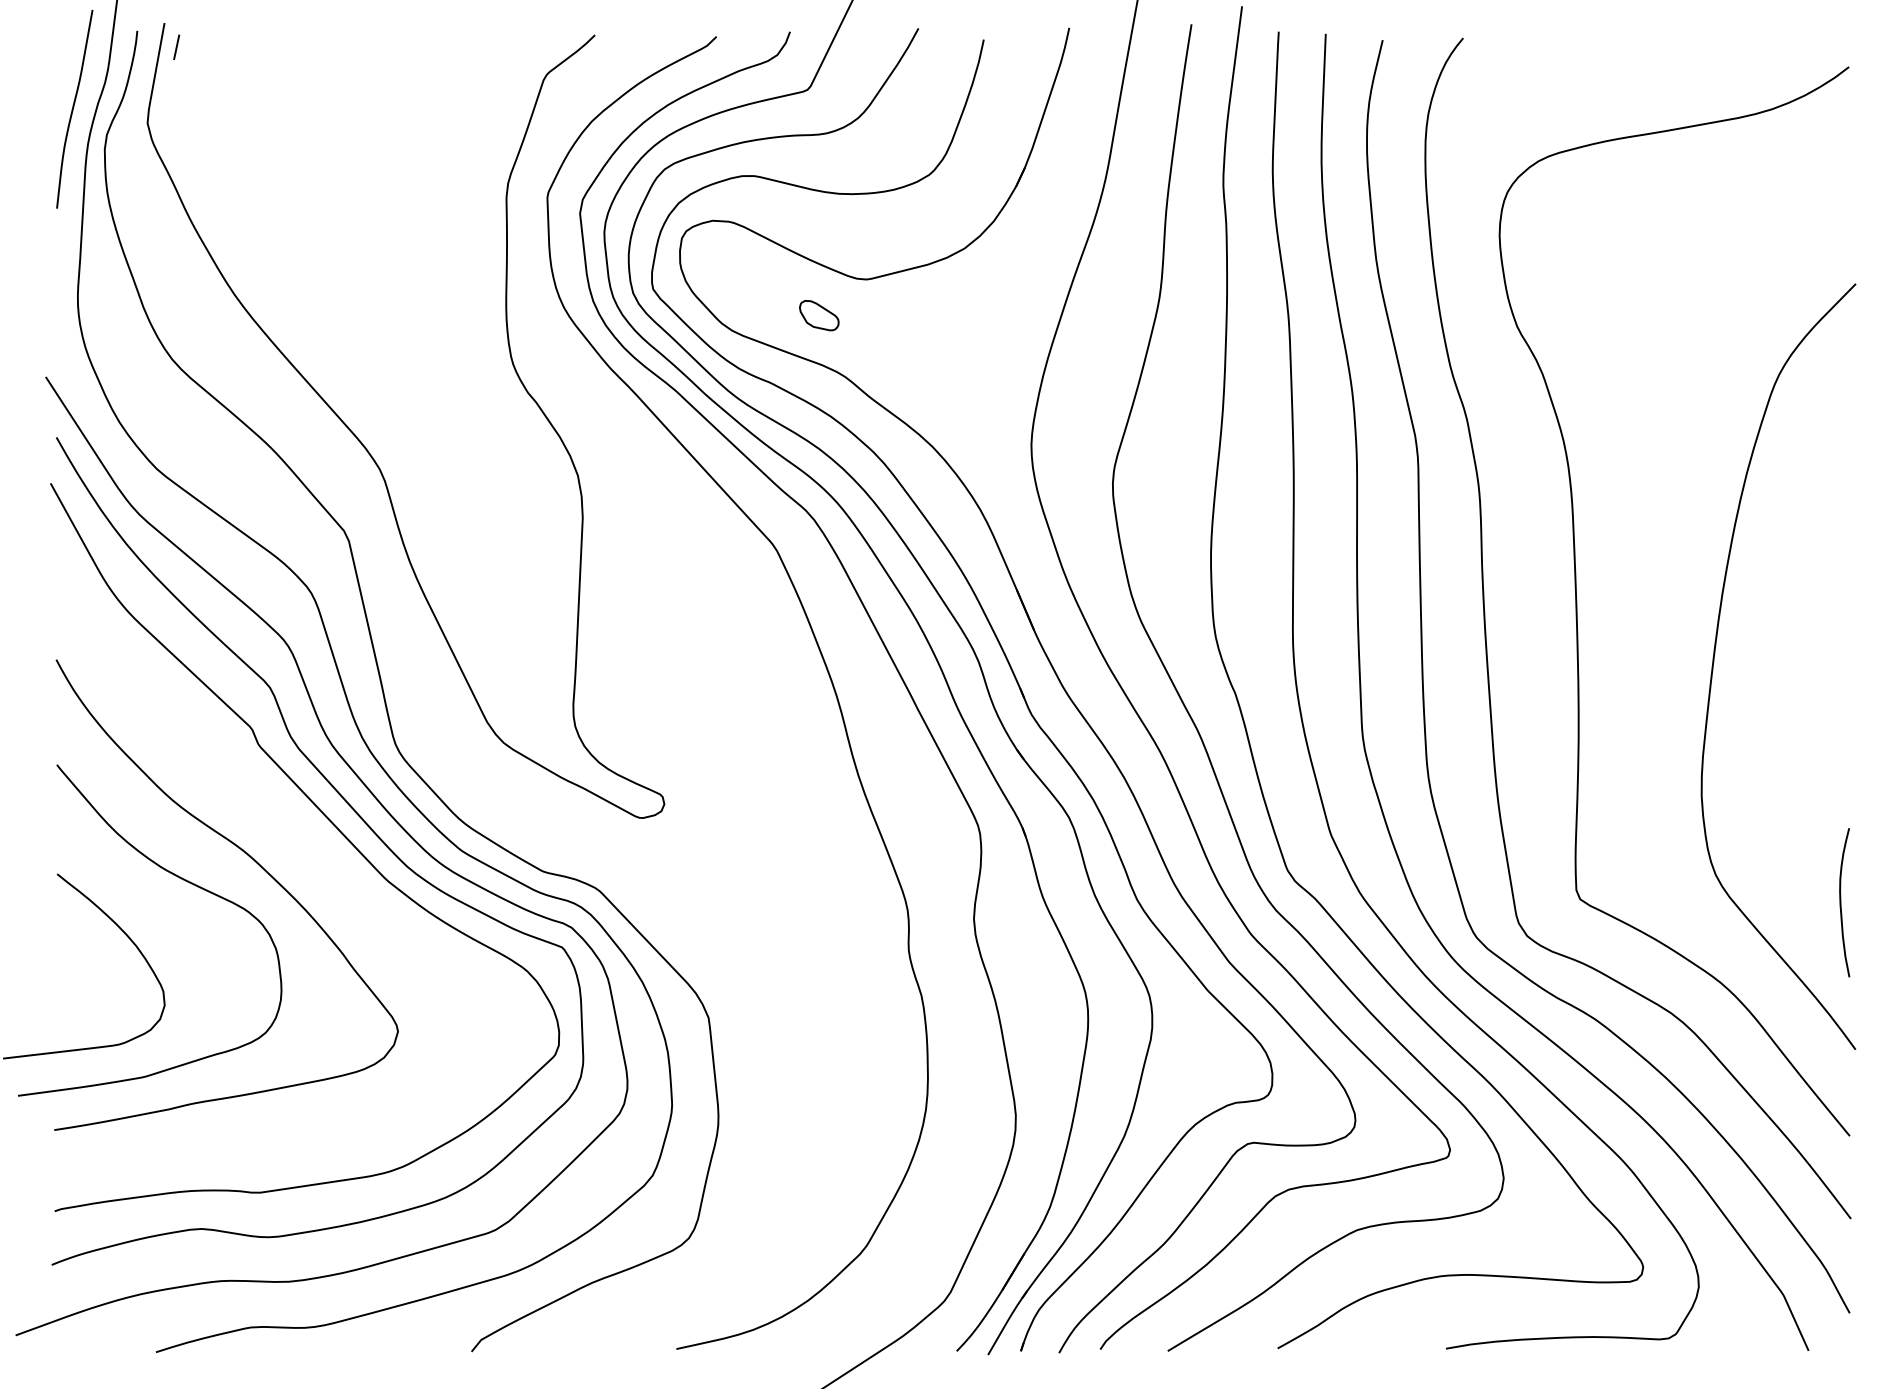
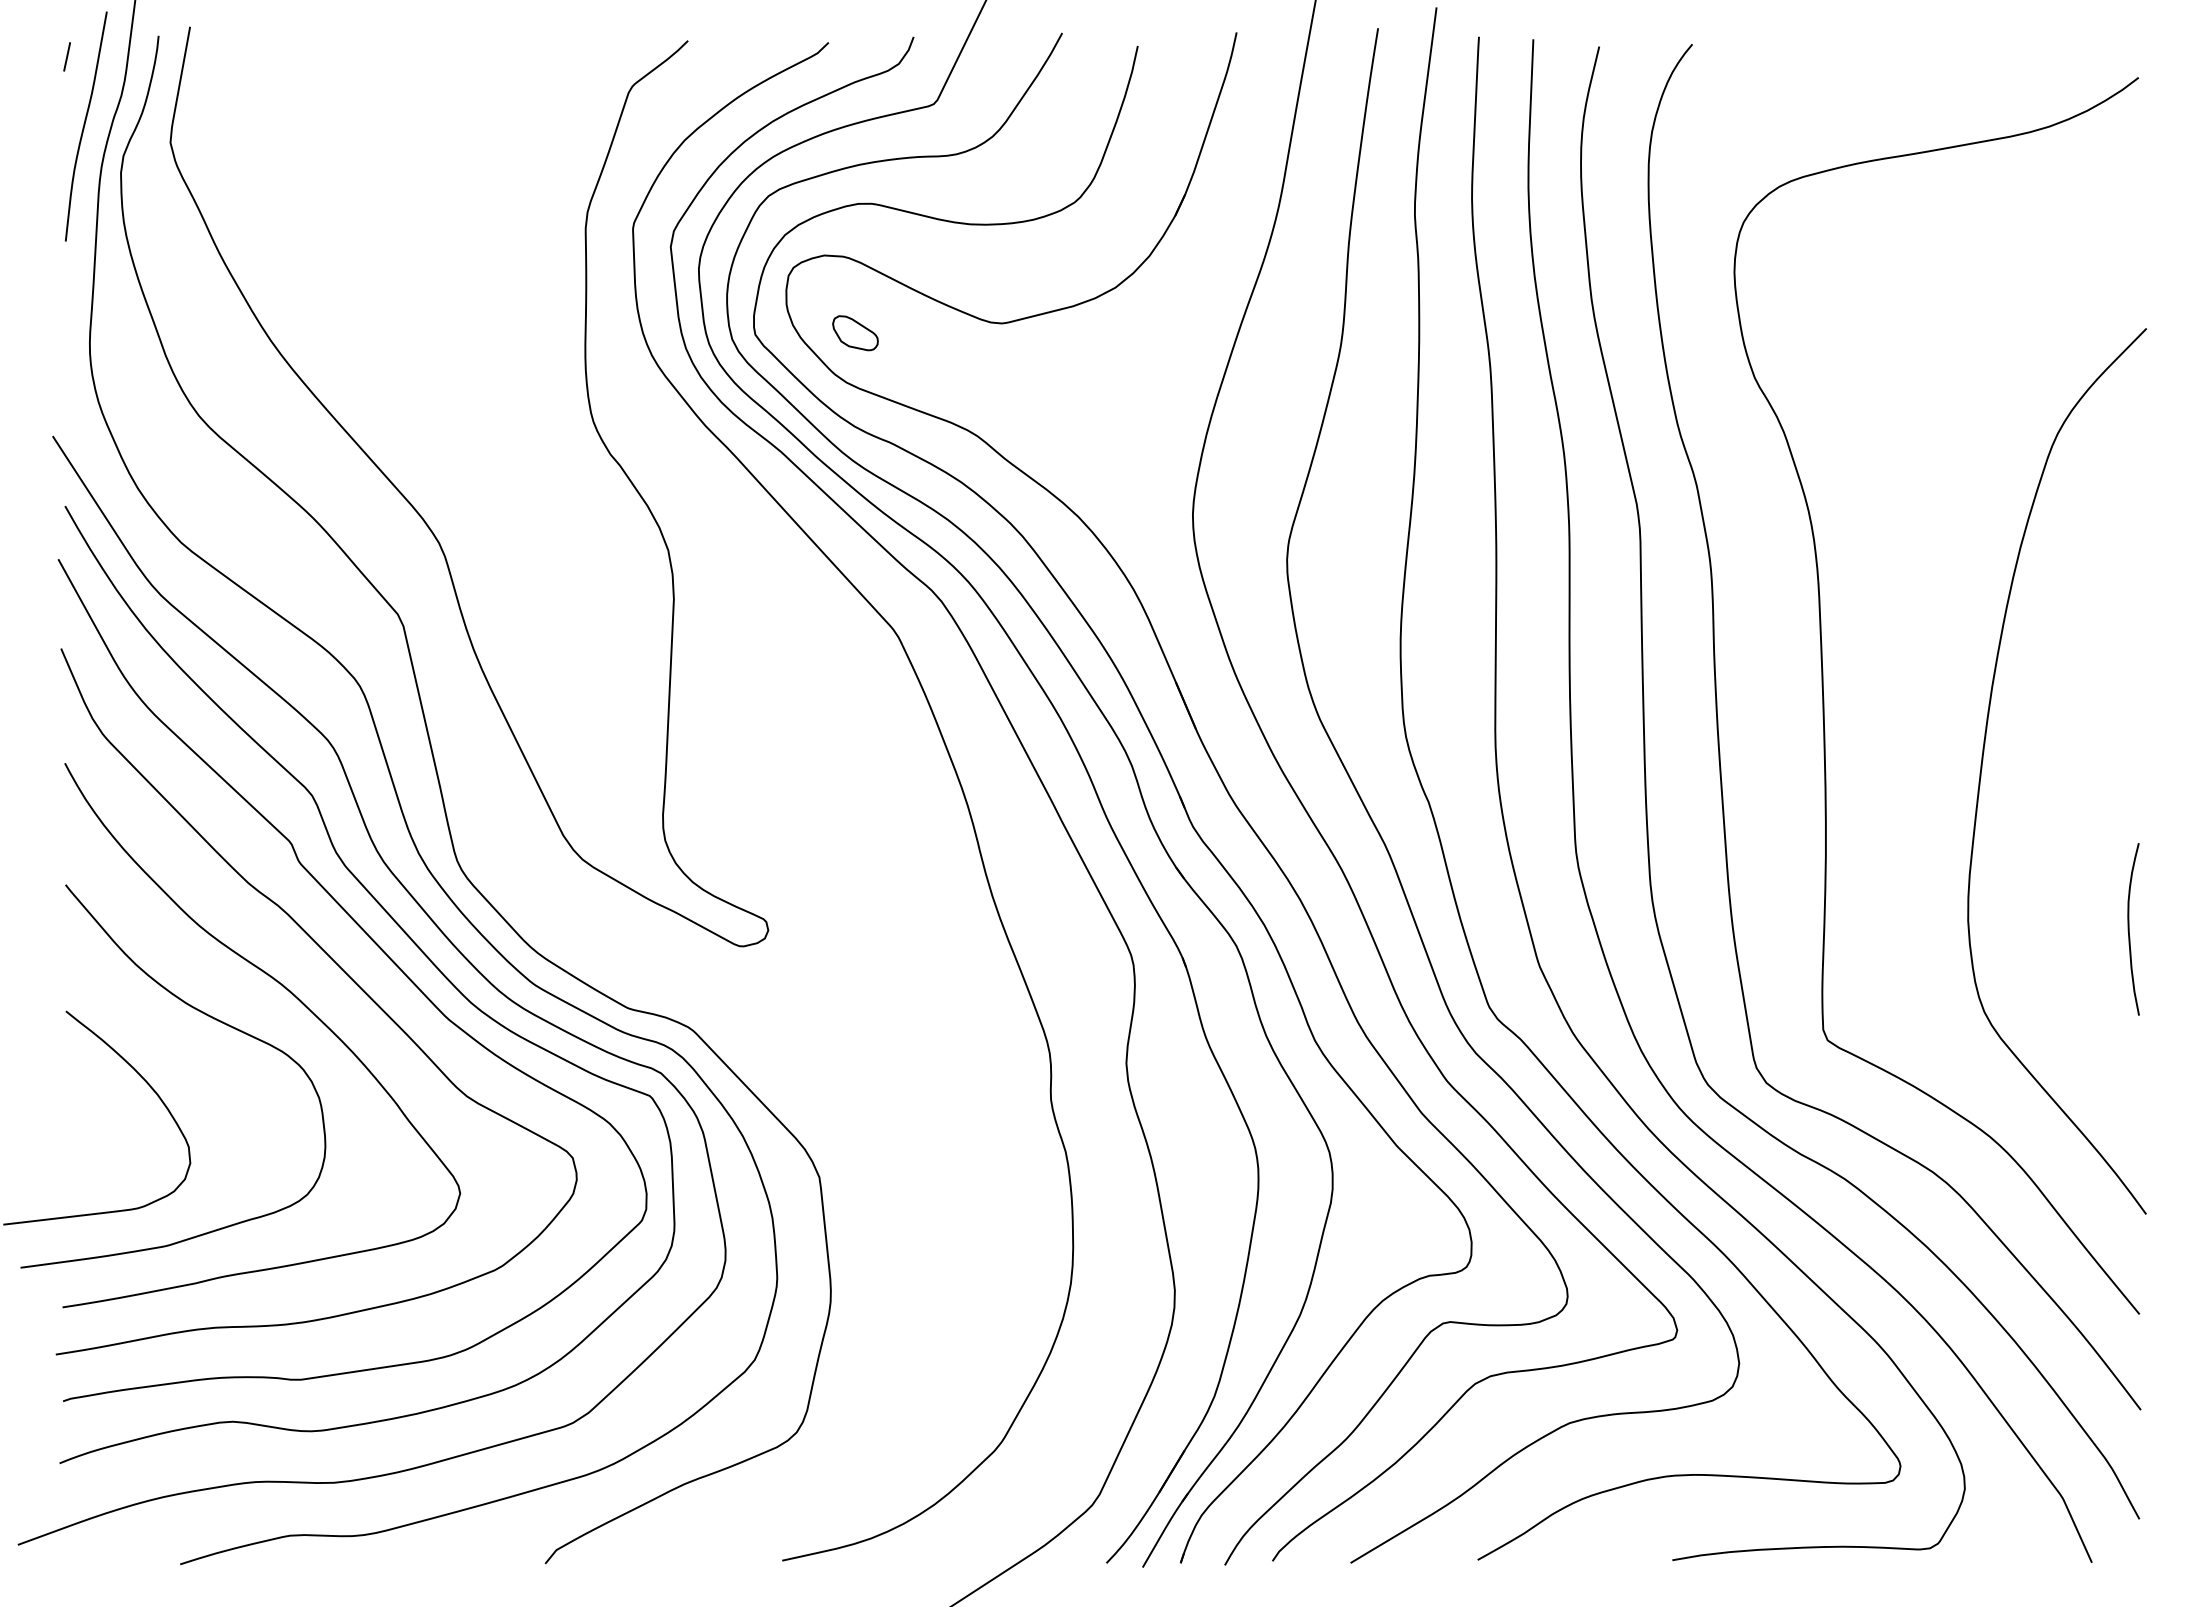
line: (176, 46) -> (66, 56), moved
part: (819, 315) -> (855, 333), moved
curve: (298, 840) -> (344, 972), added
curve: (1841, 902) -> (2129, 929), moved

